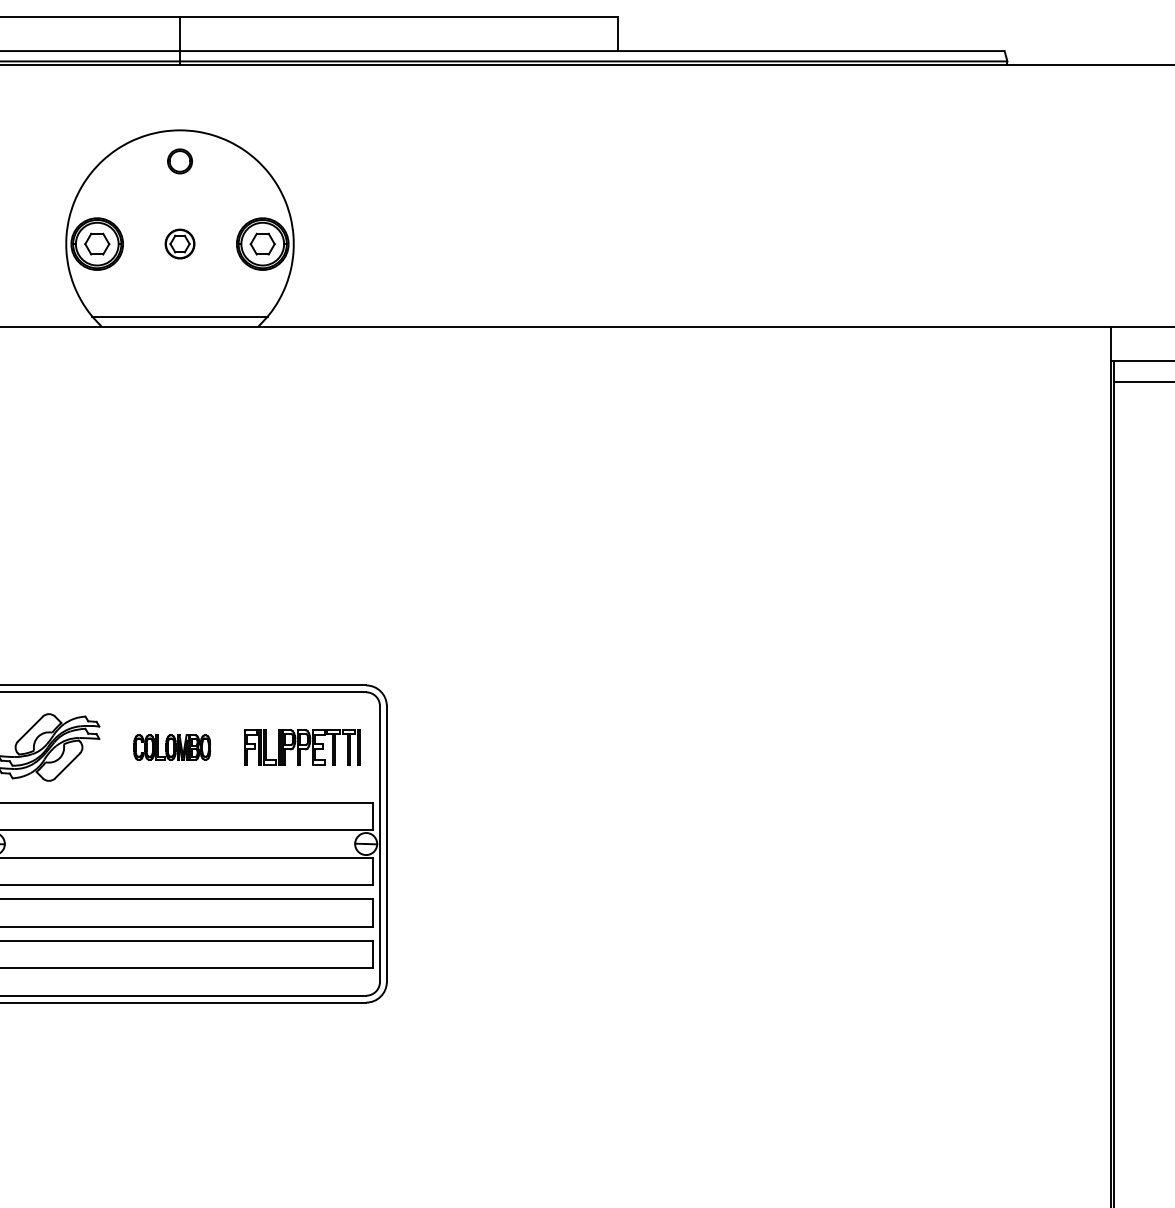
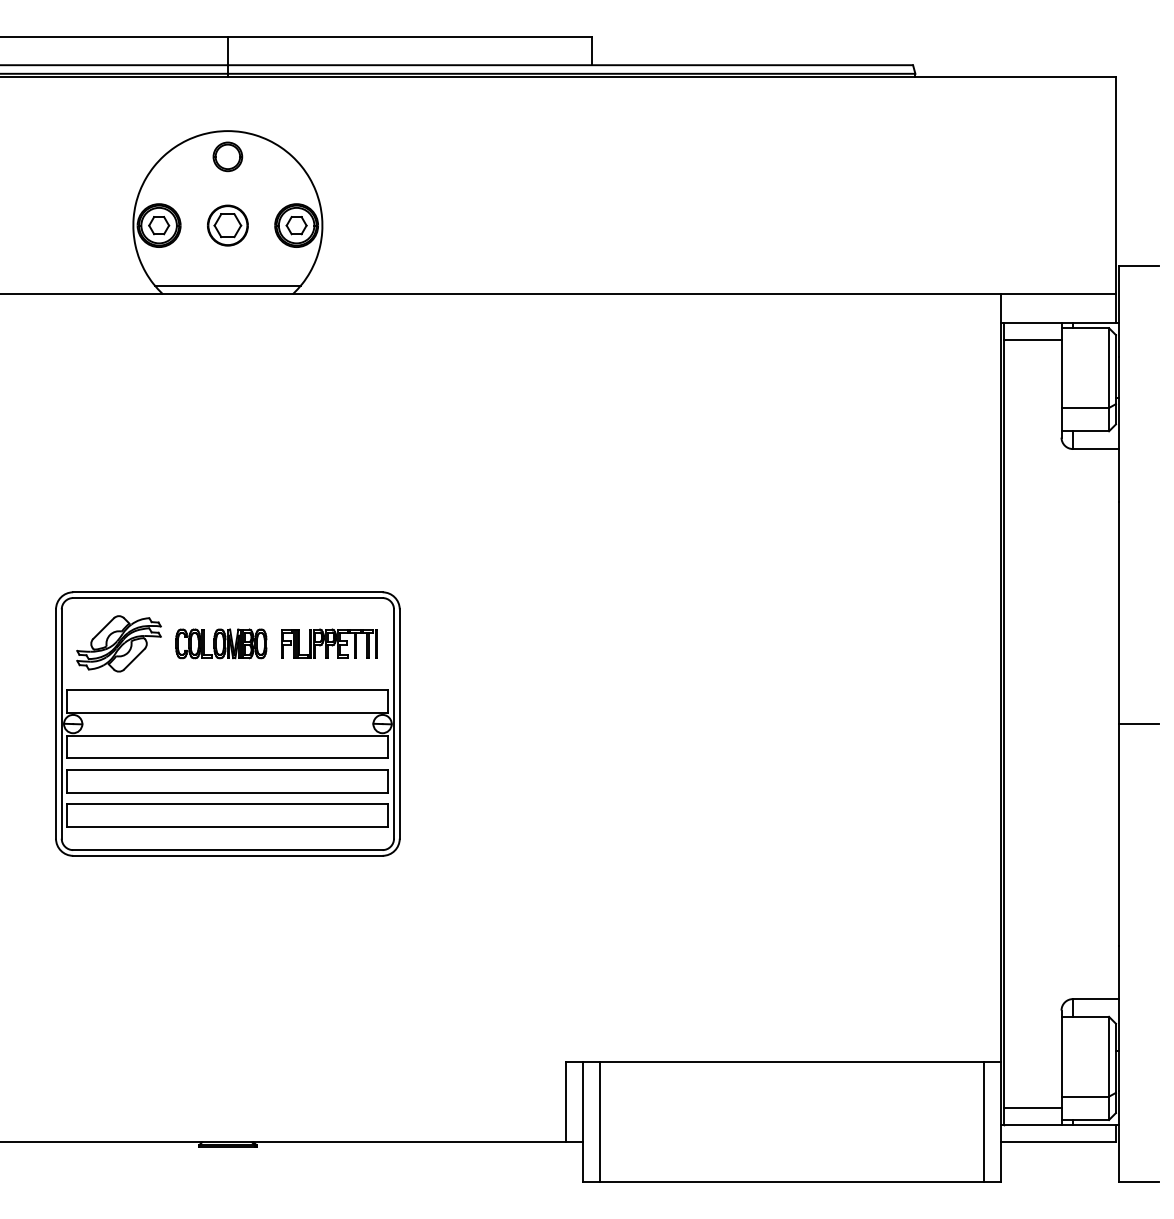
part: (179, 160) -> (227, 156), size x1.43
part: (179, 243) -> (227, 225), size x1.67
part: (172, 747) -> (221, 643), size x1.43

